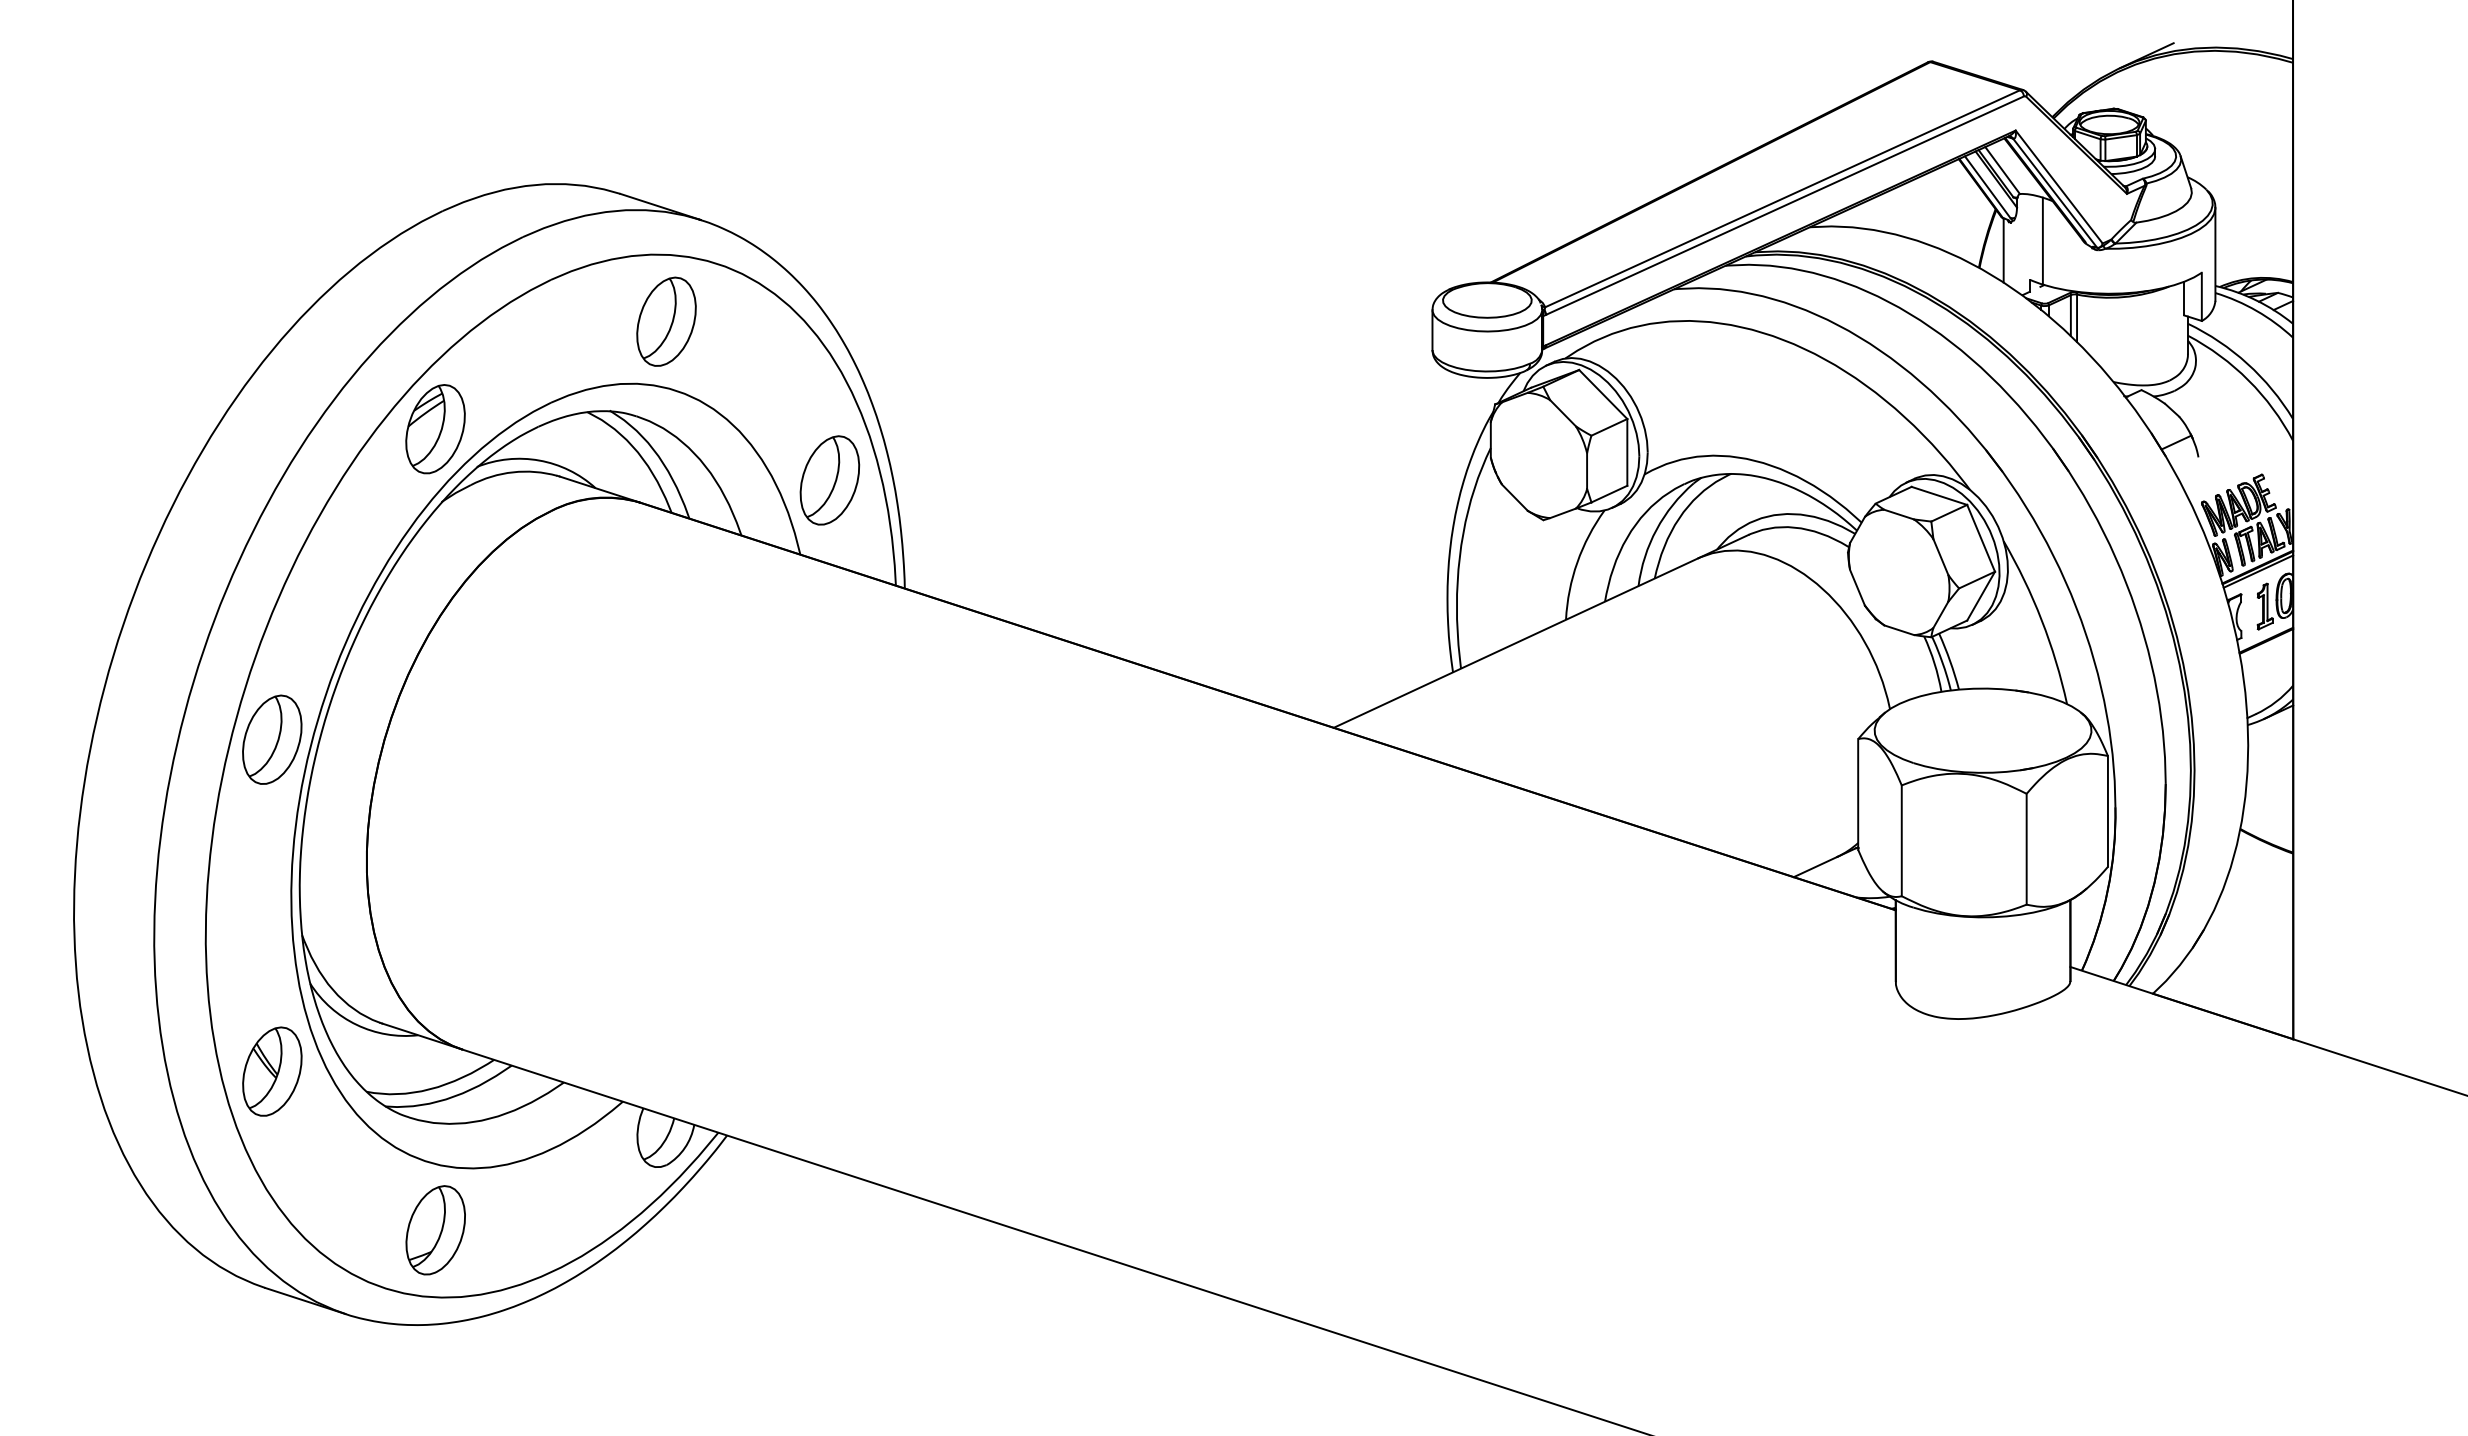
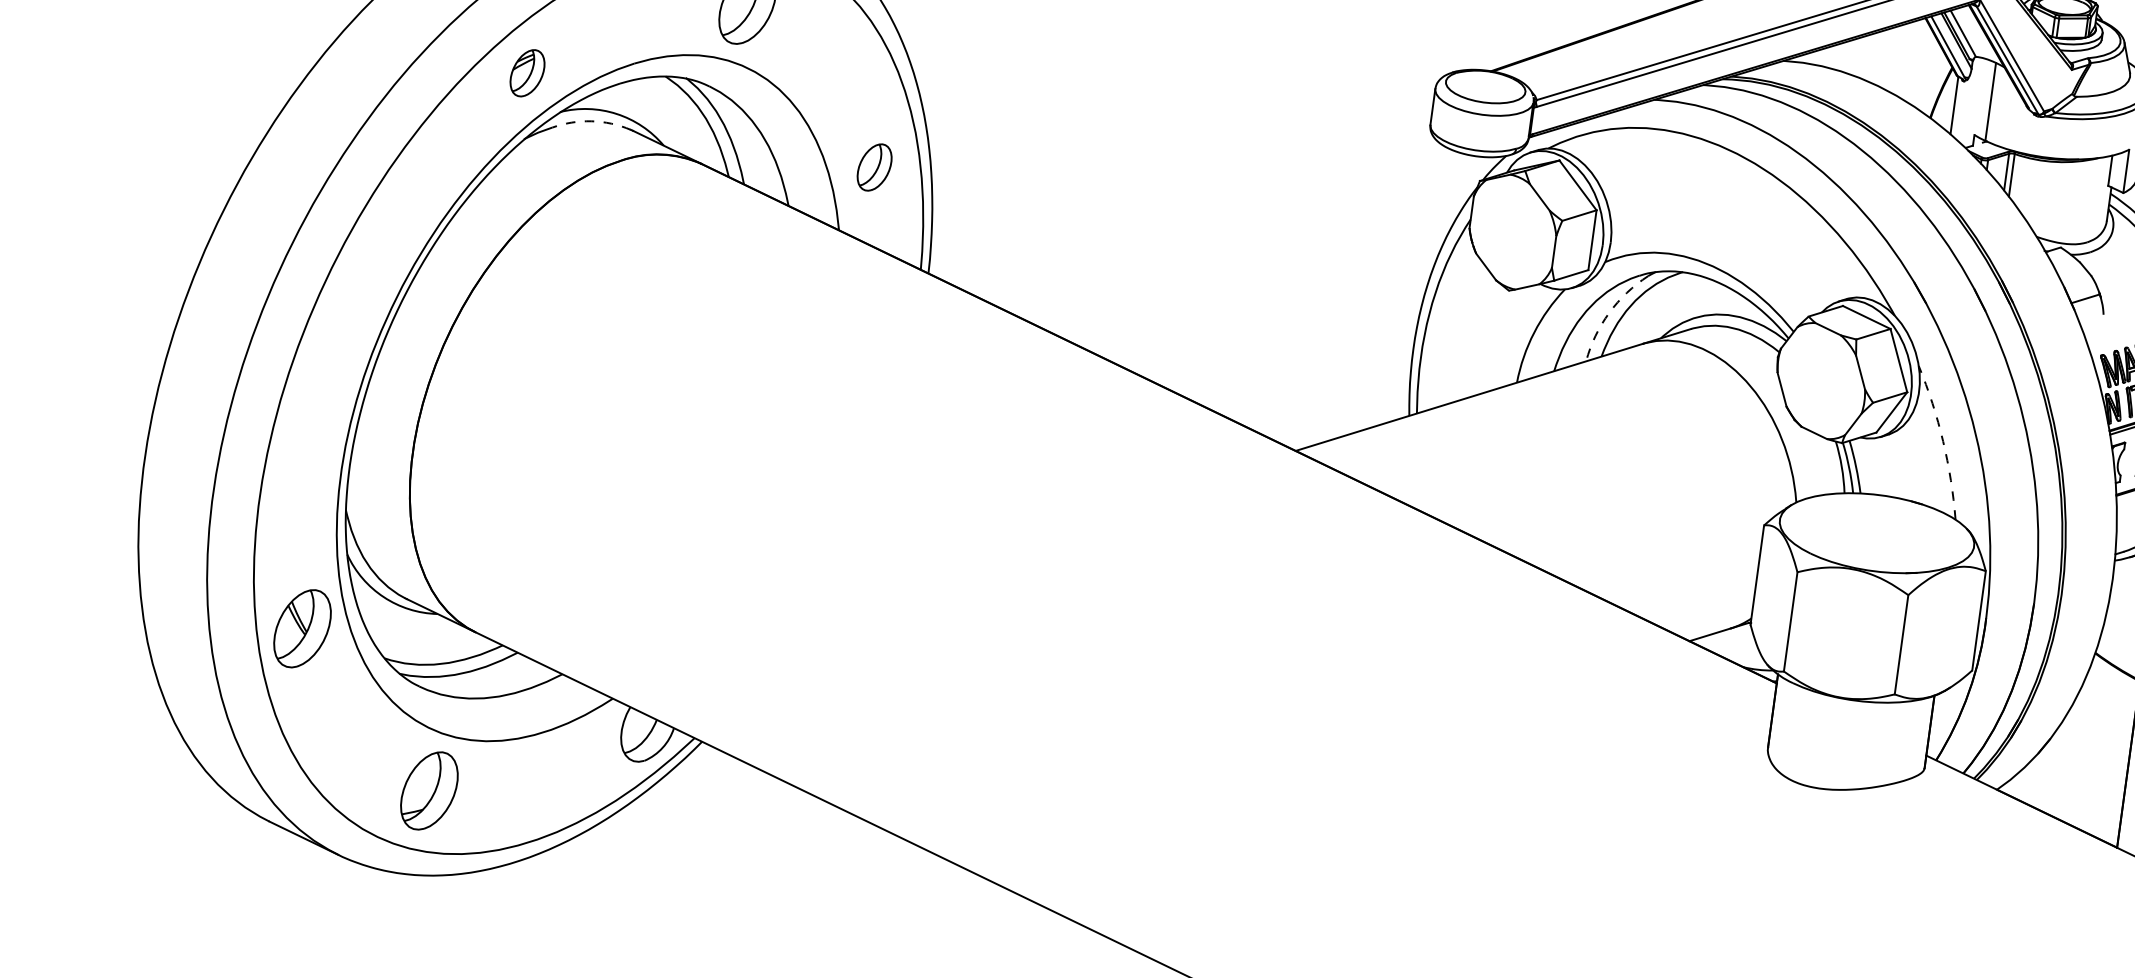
part: (435, 429) -> (527, 73), size x0.6
arc: (513, 472) -> (592, 121), solid -> dashed
part: (829, 480) -> (874, 167), size x0.6
arc: (1656, 529) -> (1609, 312), solid -> dashed
arc: (2041, 620) -> (1942, 441), solid -> dashed
part: (272, 739) -> (343, 331), removed

